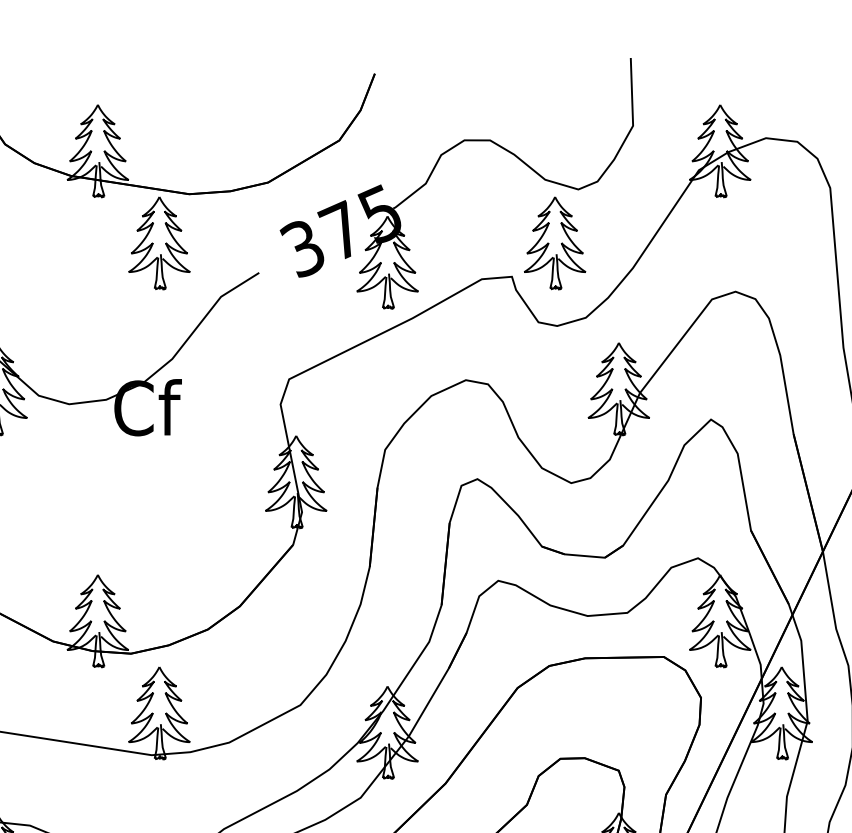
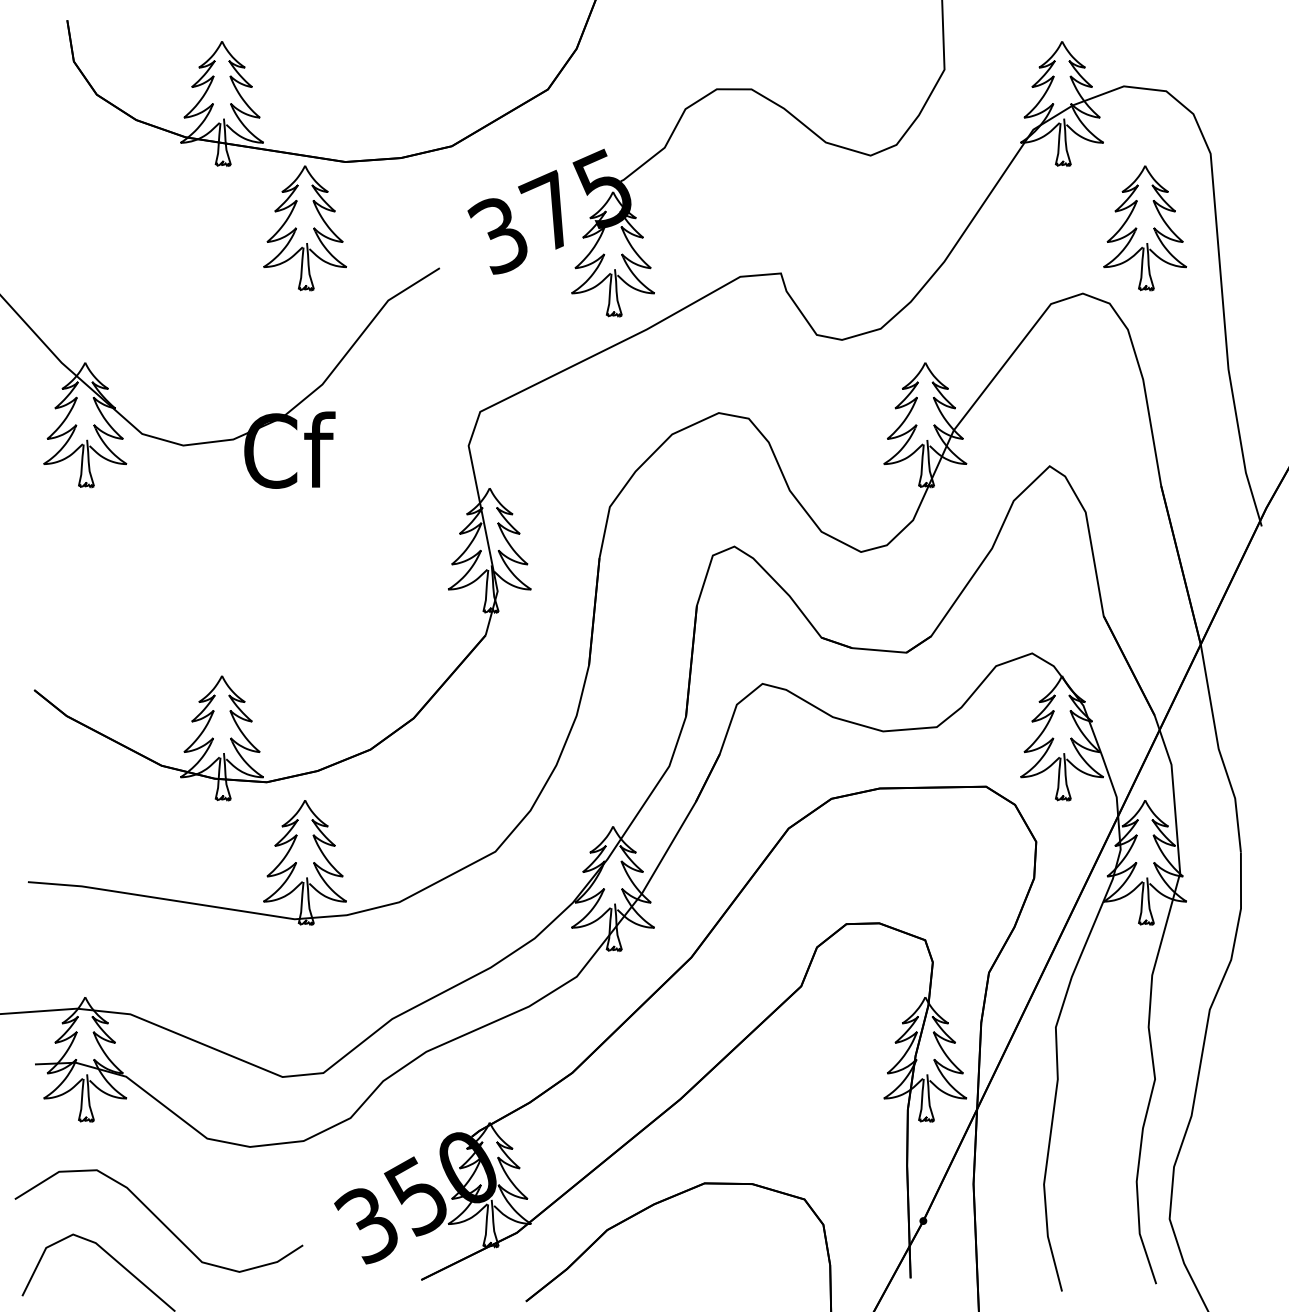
part: (554, 243) -> (1144, 228), moved

